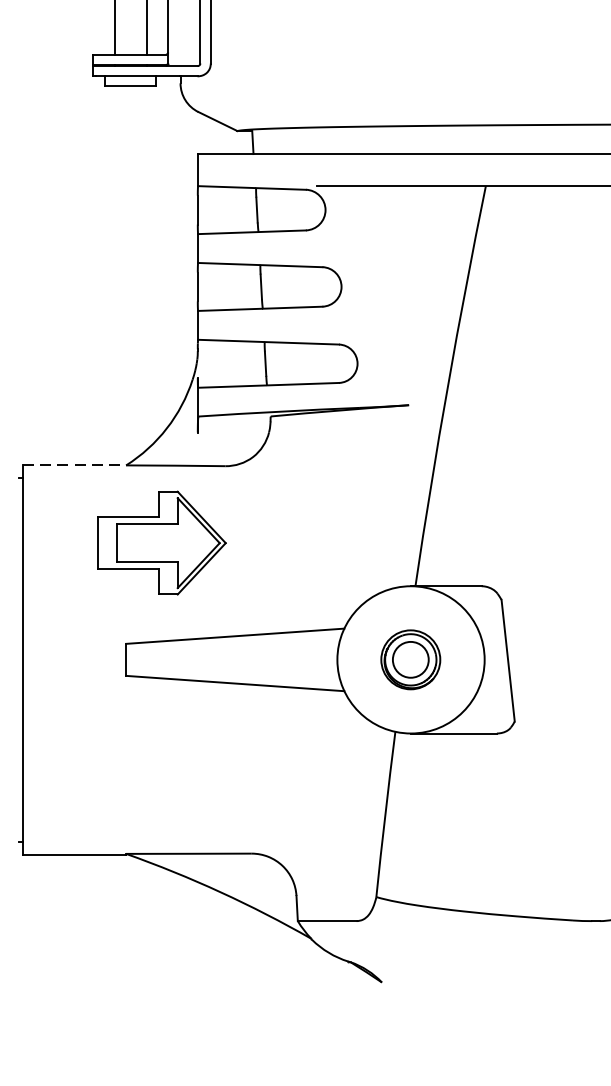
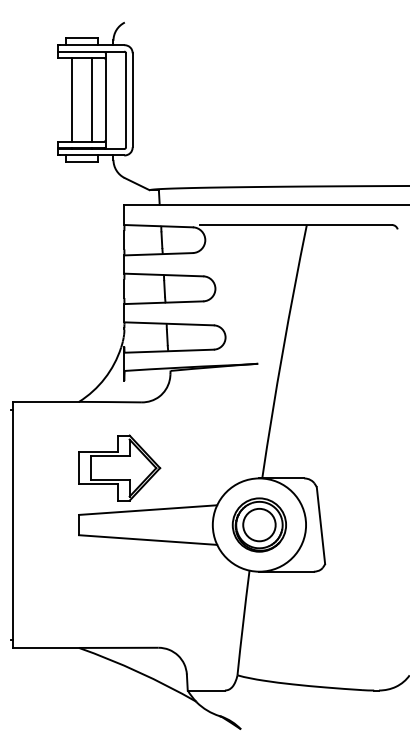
line: (74, 464) -> (46, 401), dashed -> solid
part: (161, 542) -> (119, 467), moved
part: (409, 658) -> (258, 524), size x1.43

